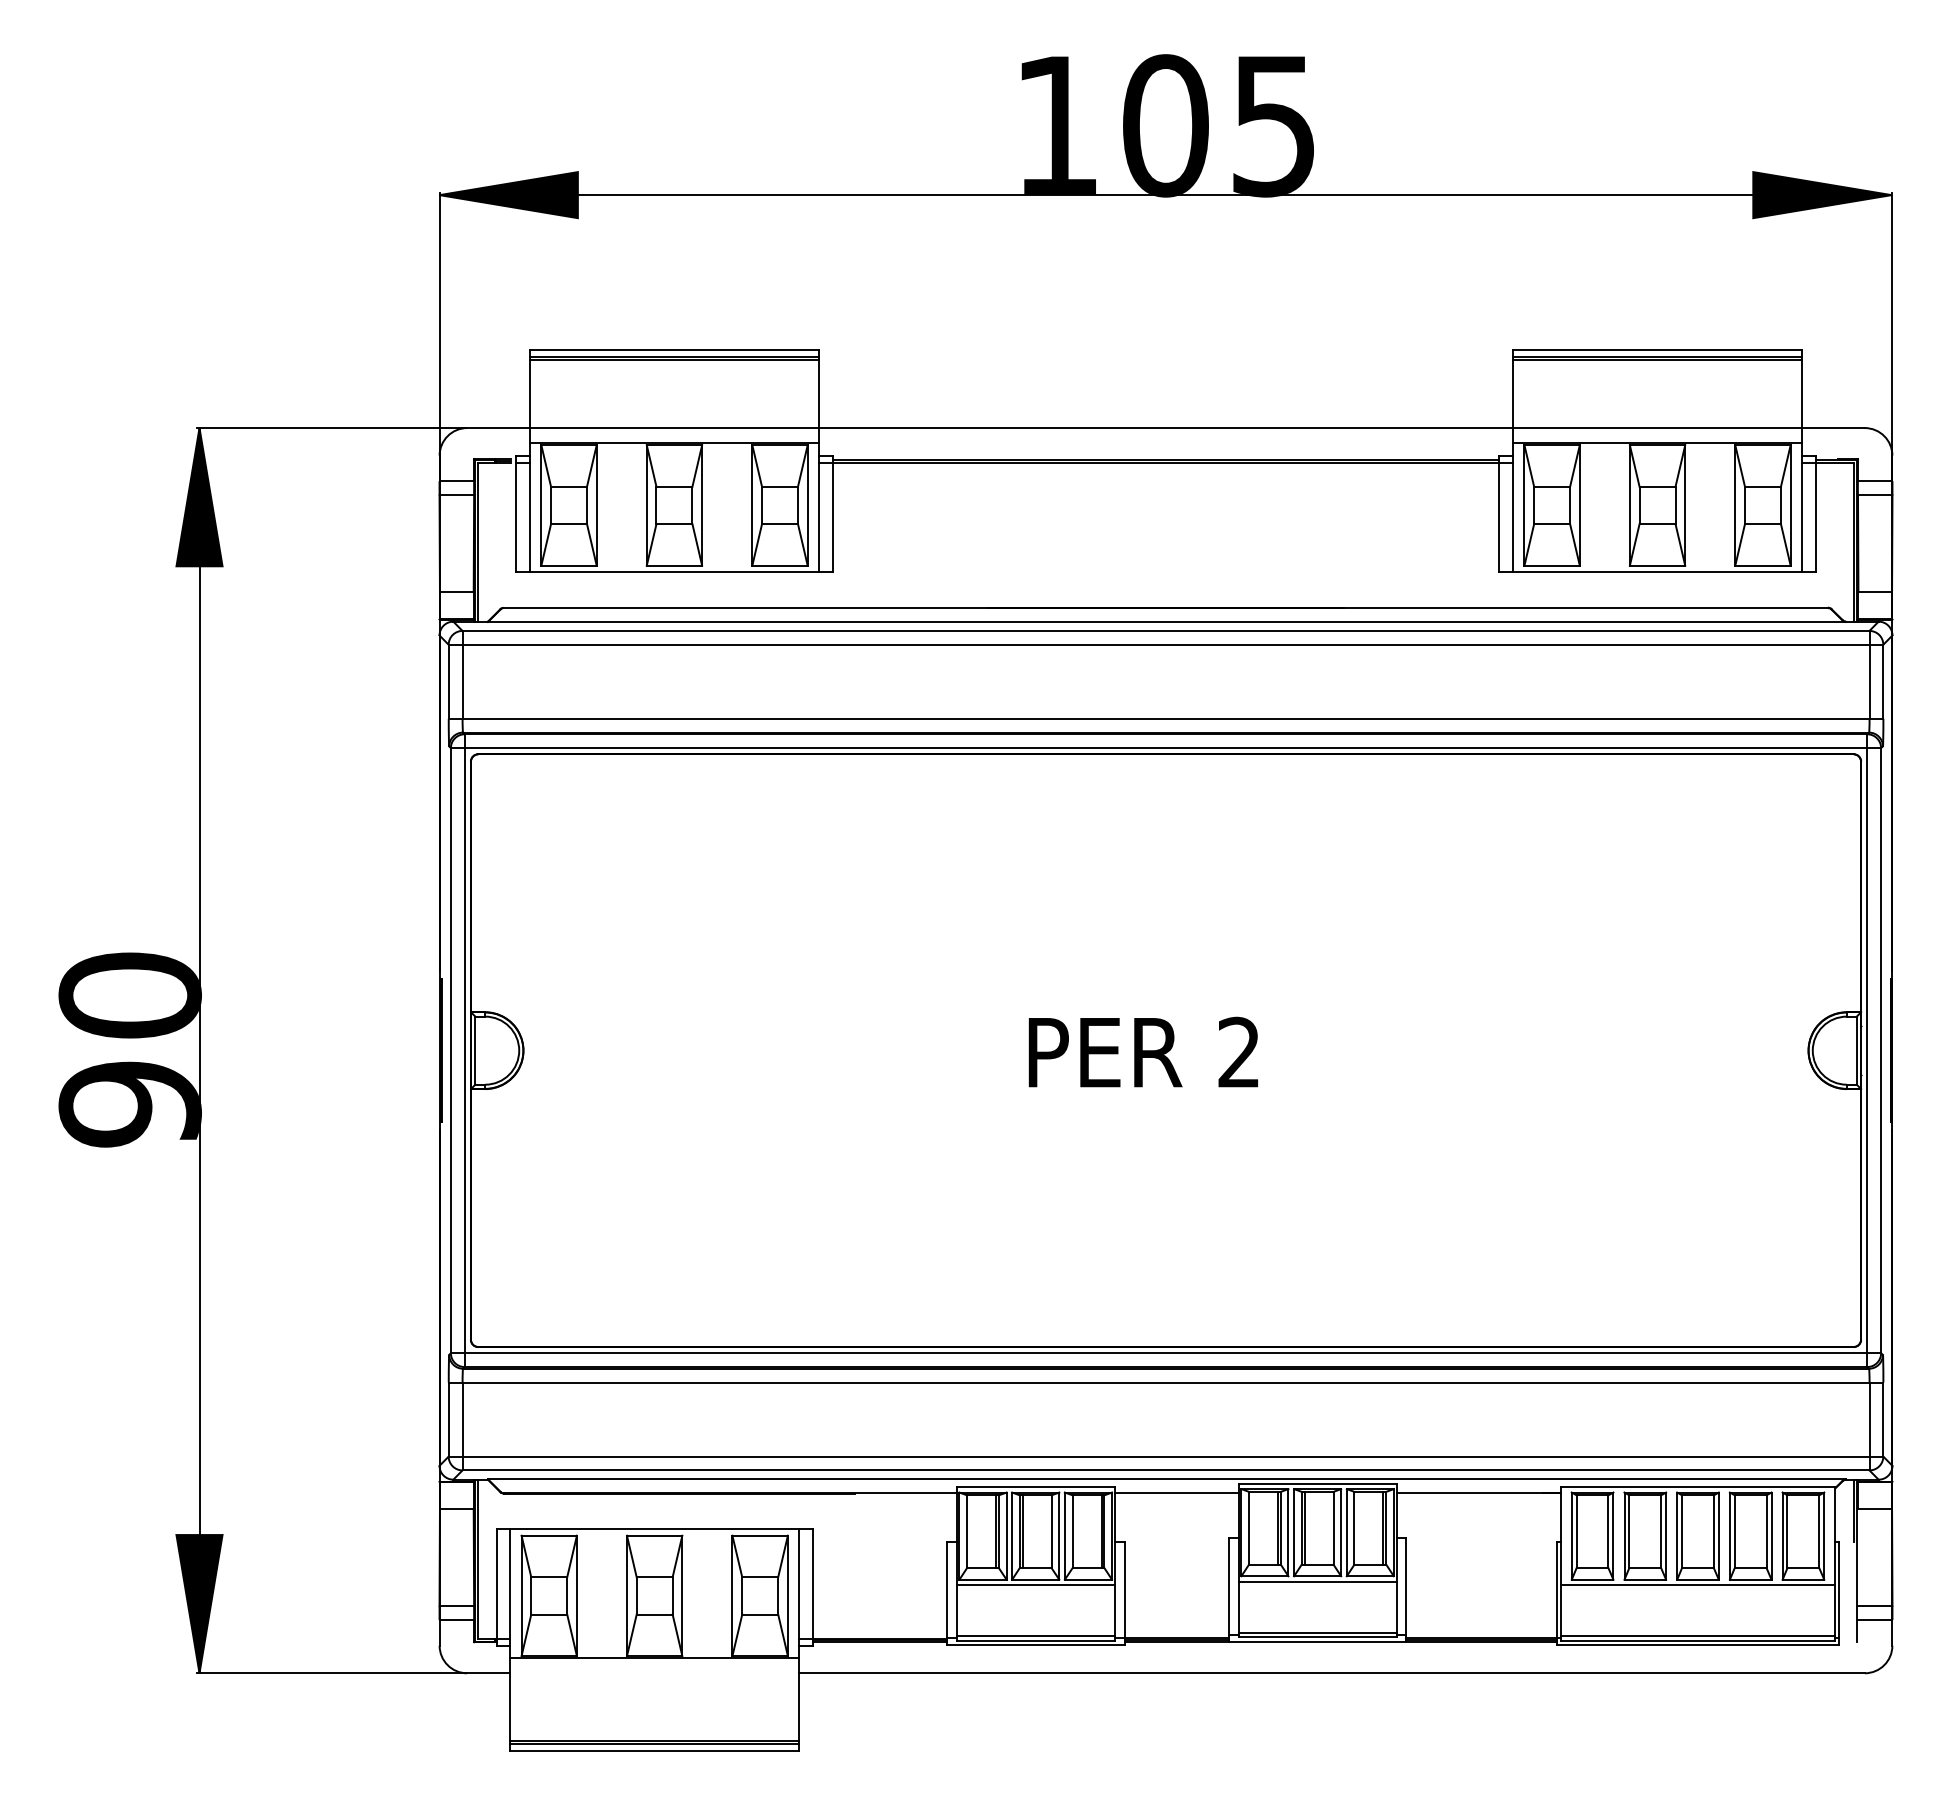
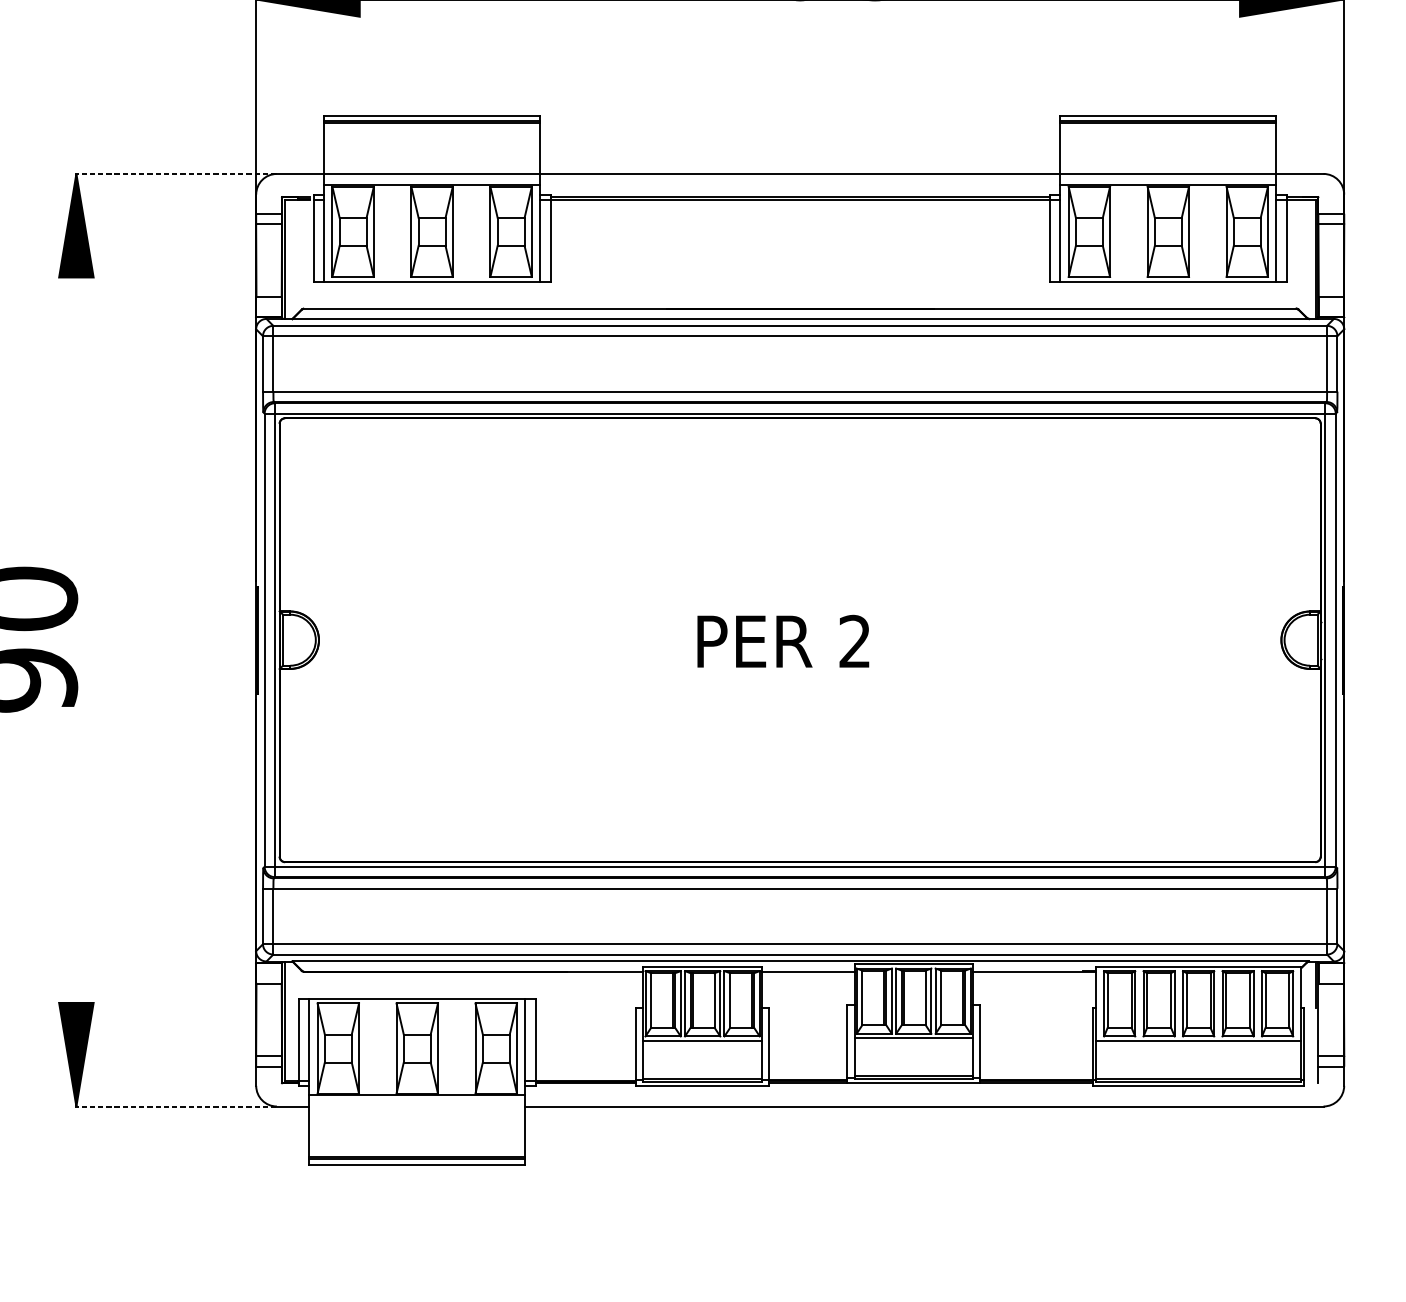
line: (331, 427) -> (175, 173), solid -> dashed
line: (199, 1050) -> (76, 640), removed
line: (331, 1673) -> (175, 1106), solid -> dashed

